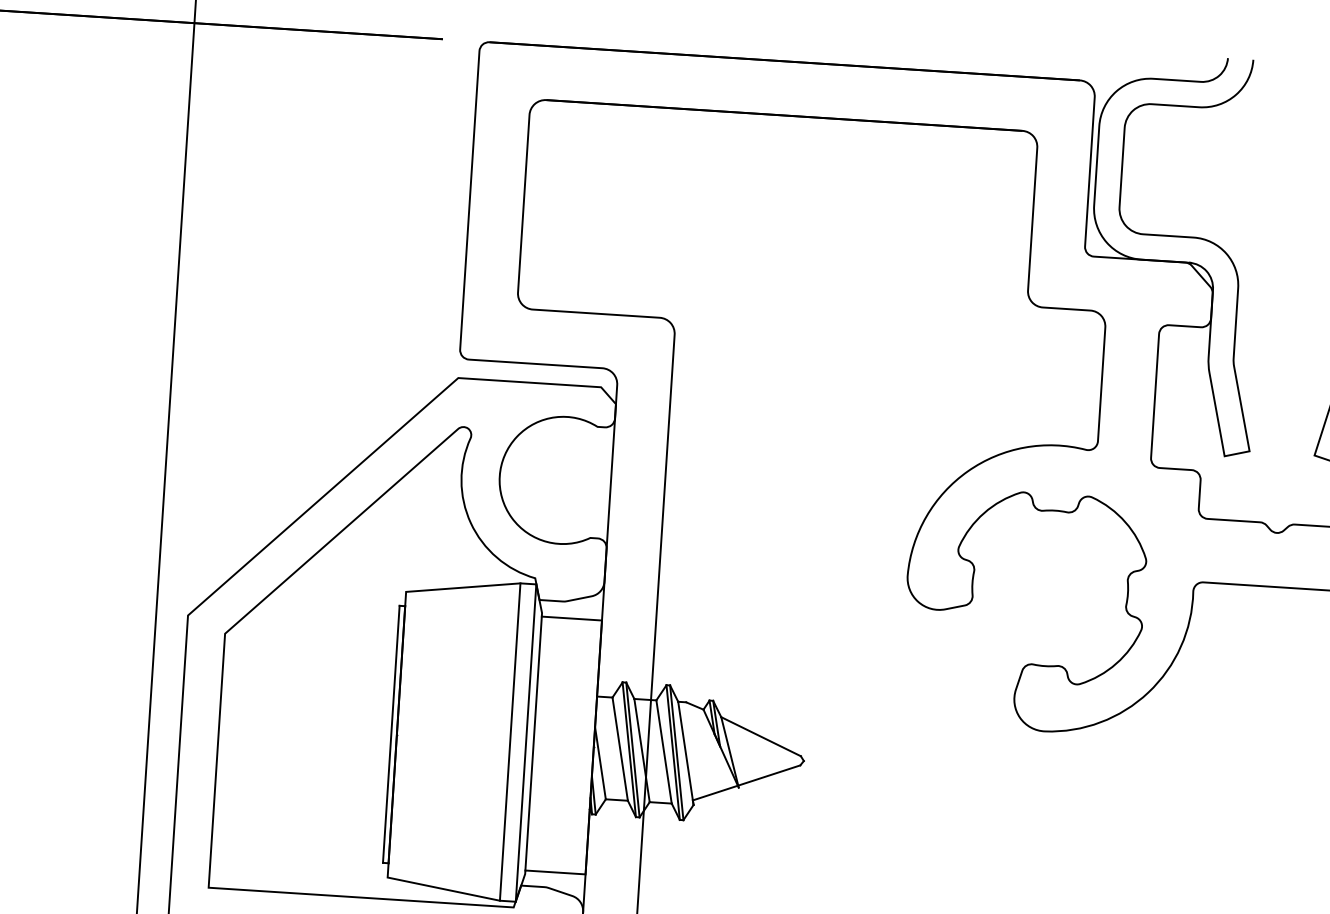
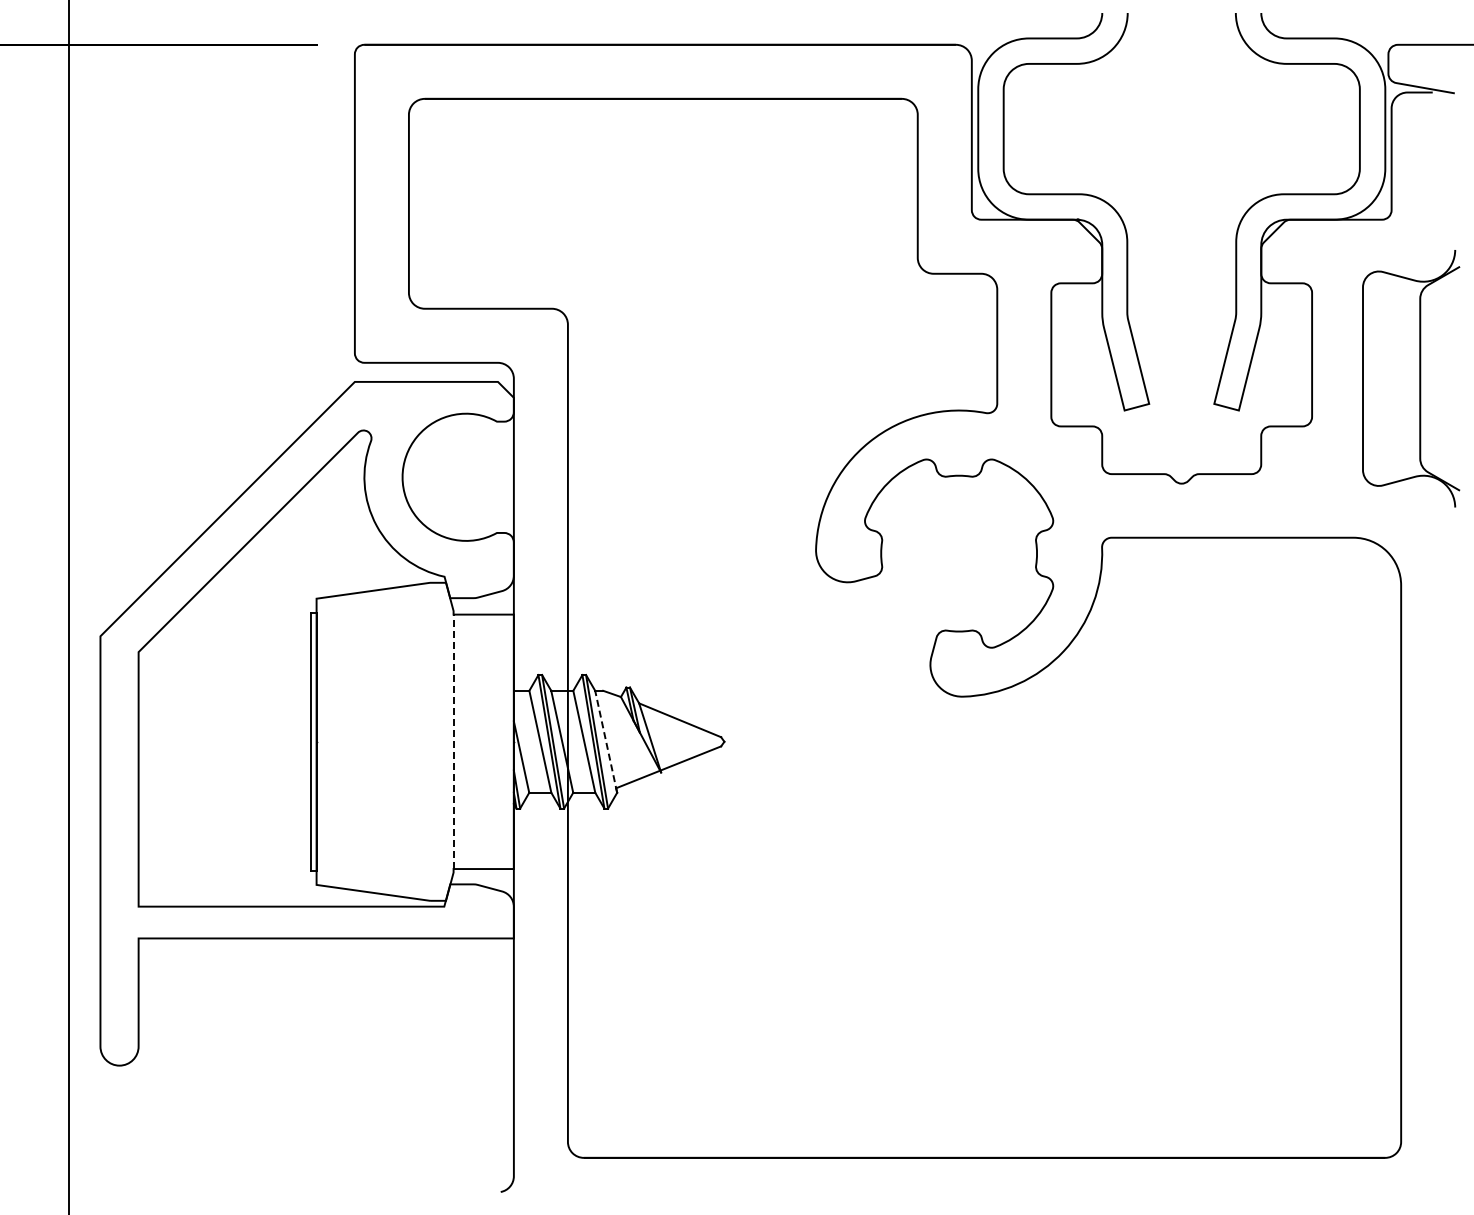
line: (510, 741) -> (430, 741), removed
line: (526, 742) -> (446, 741), removed
line: (533, 743) -> (453, 741), solid -> dashed
line: (686, 753) -> (606, 741), solid -> dashed

